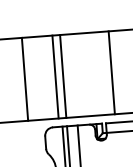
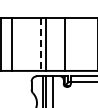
line: (110, 71) -> (64, 43), moved
line: (24, 77) -> (11, 43), moved
line: (56, 77) -> (41, 44), solid -> dashed

